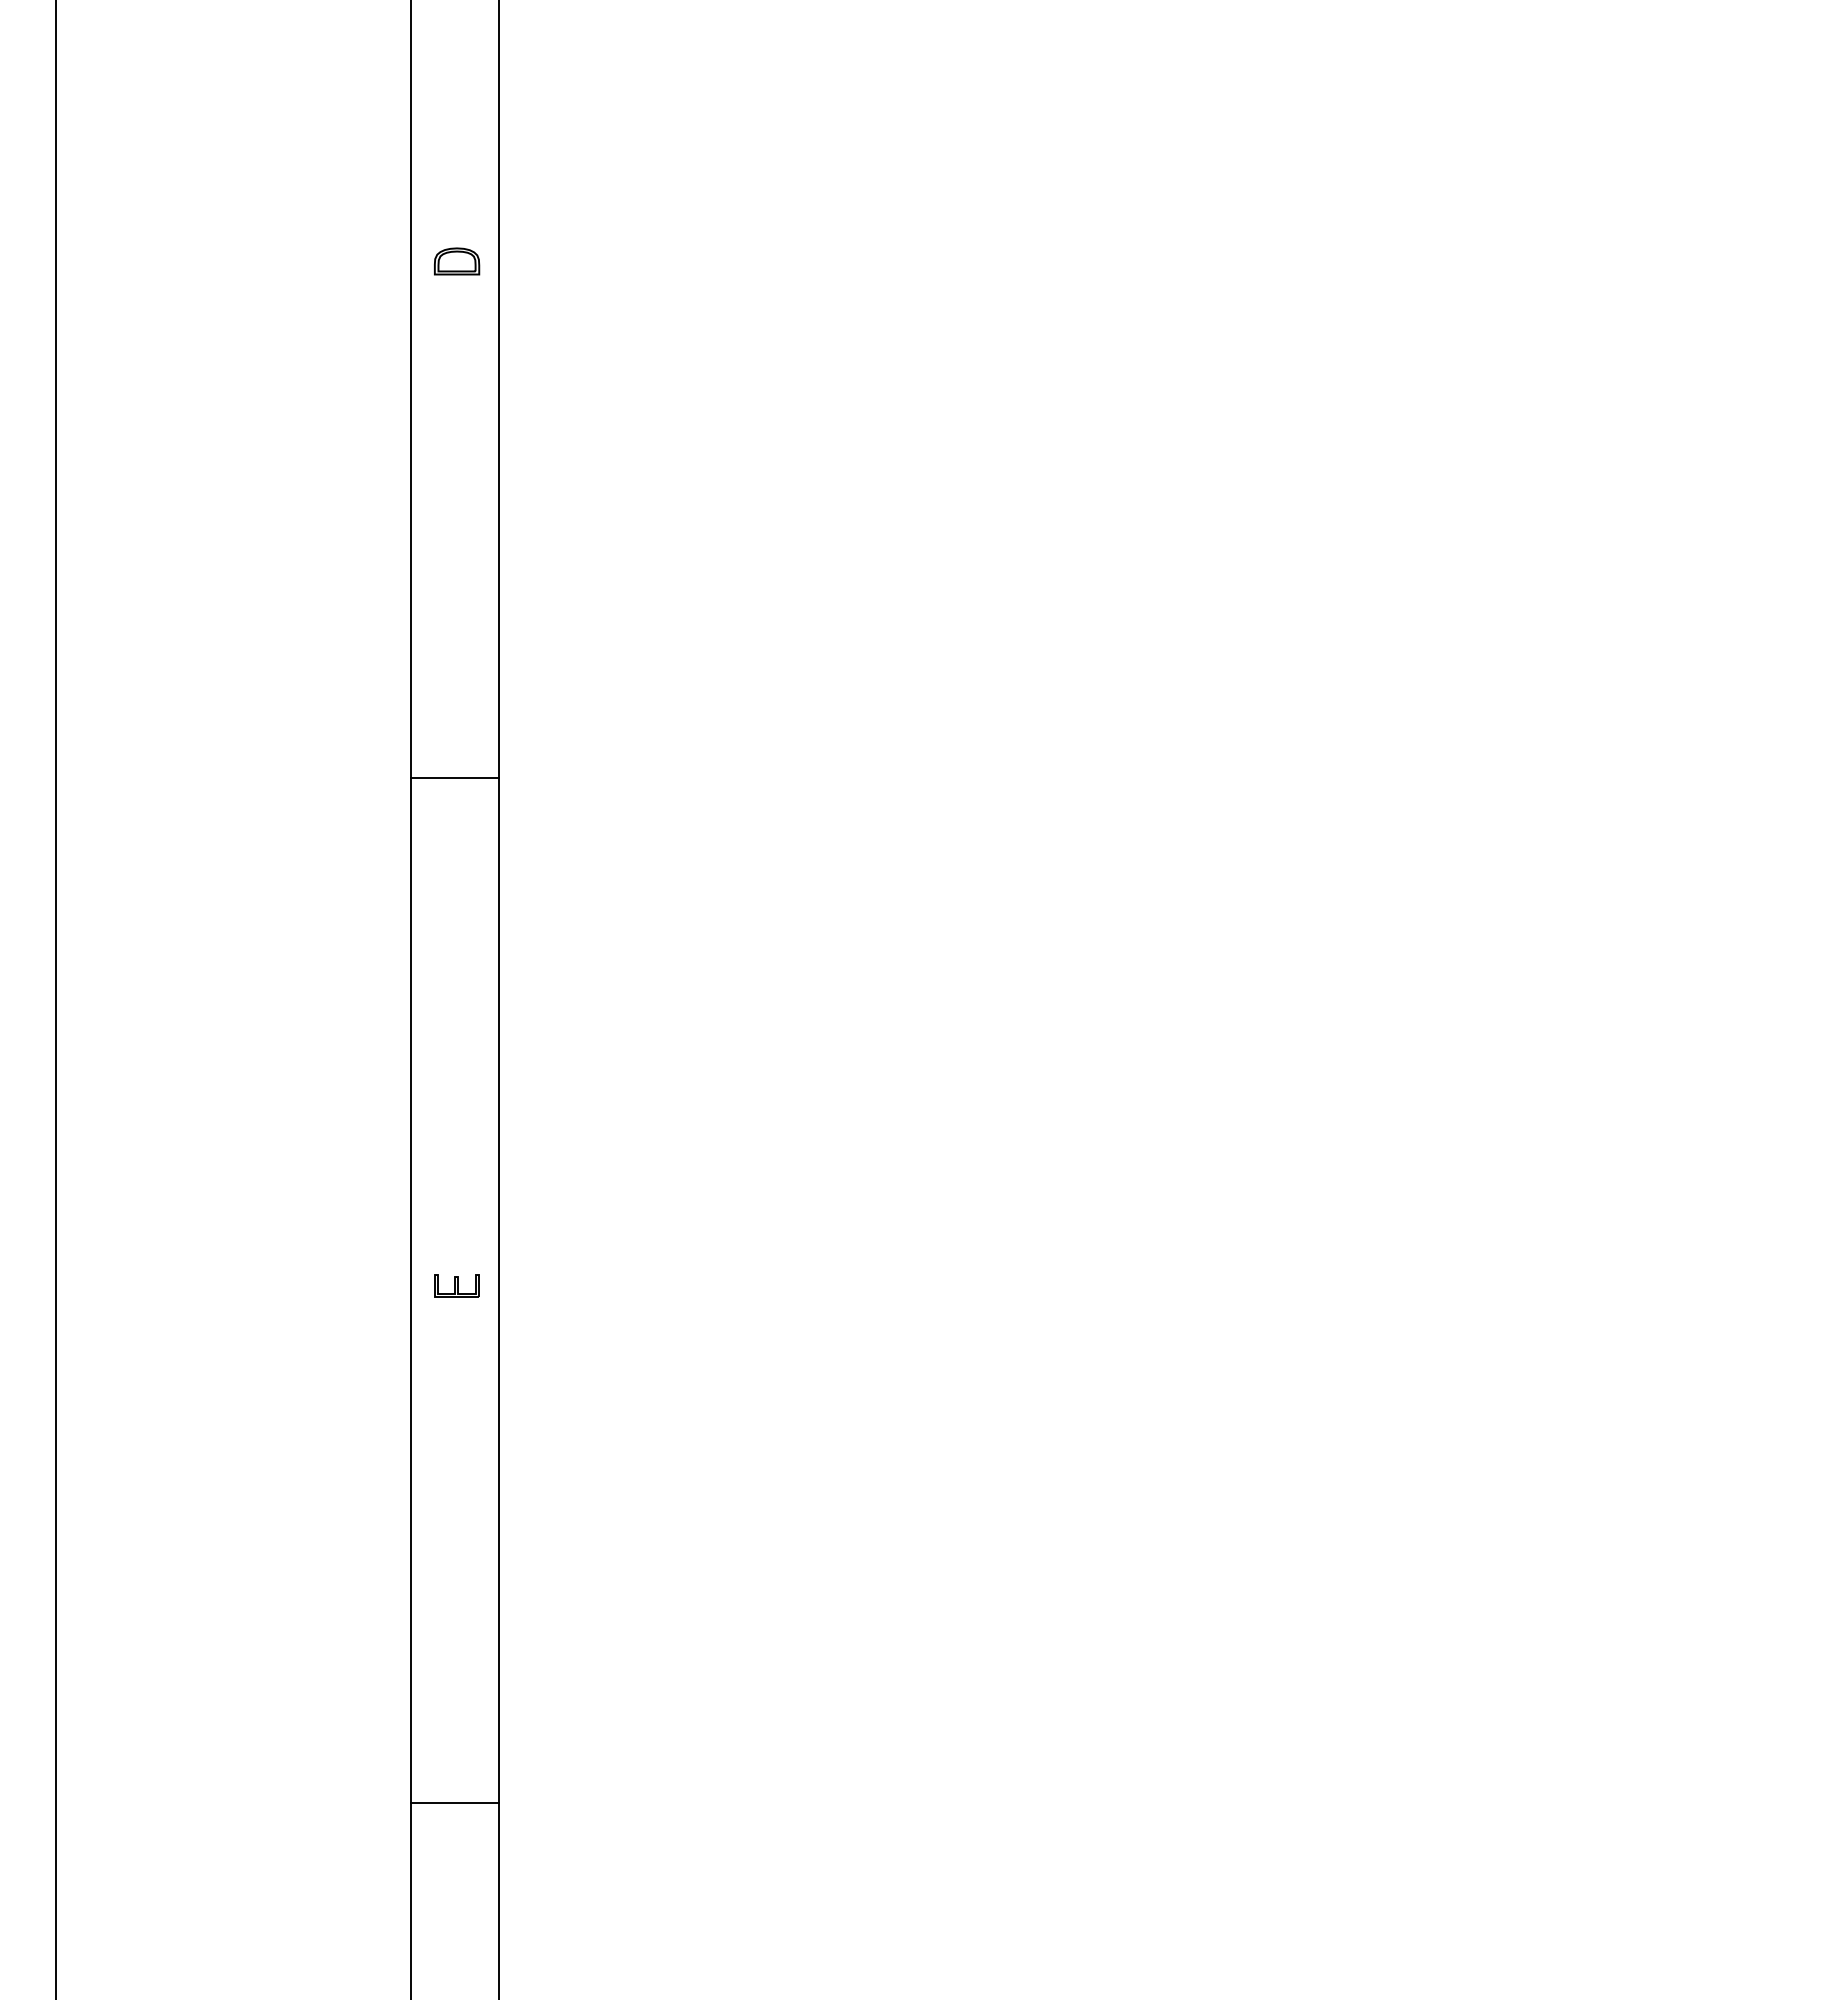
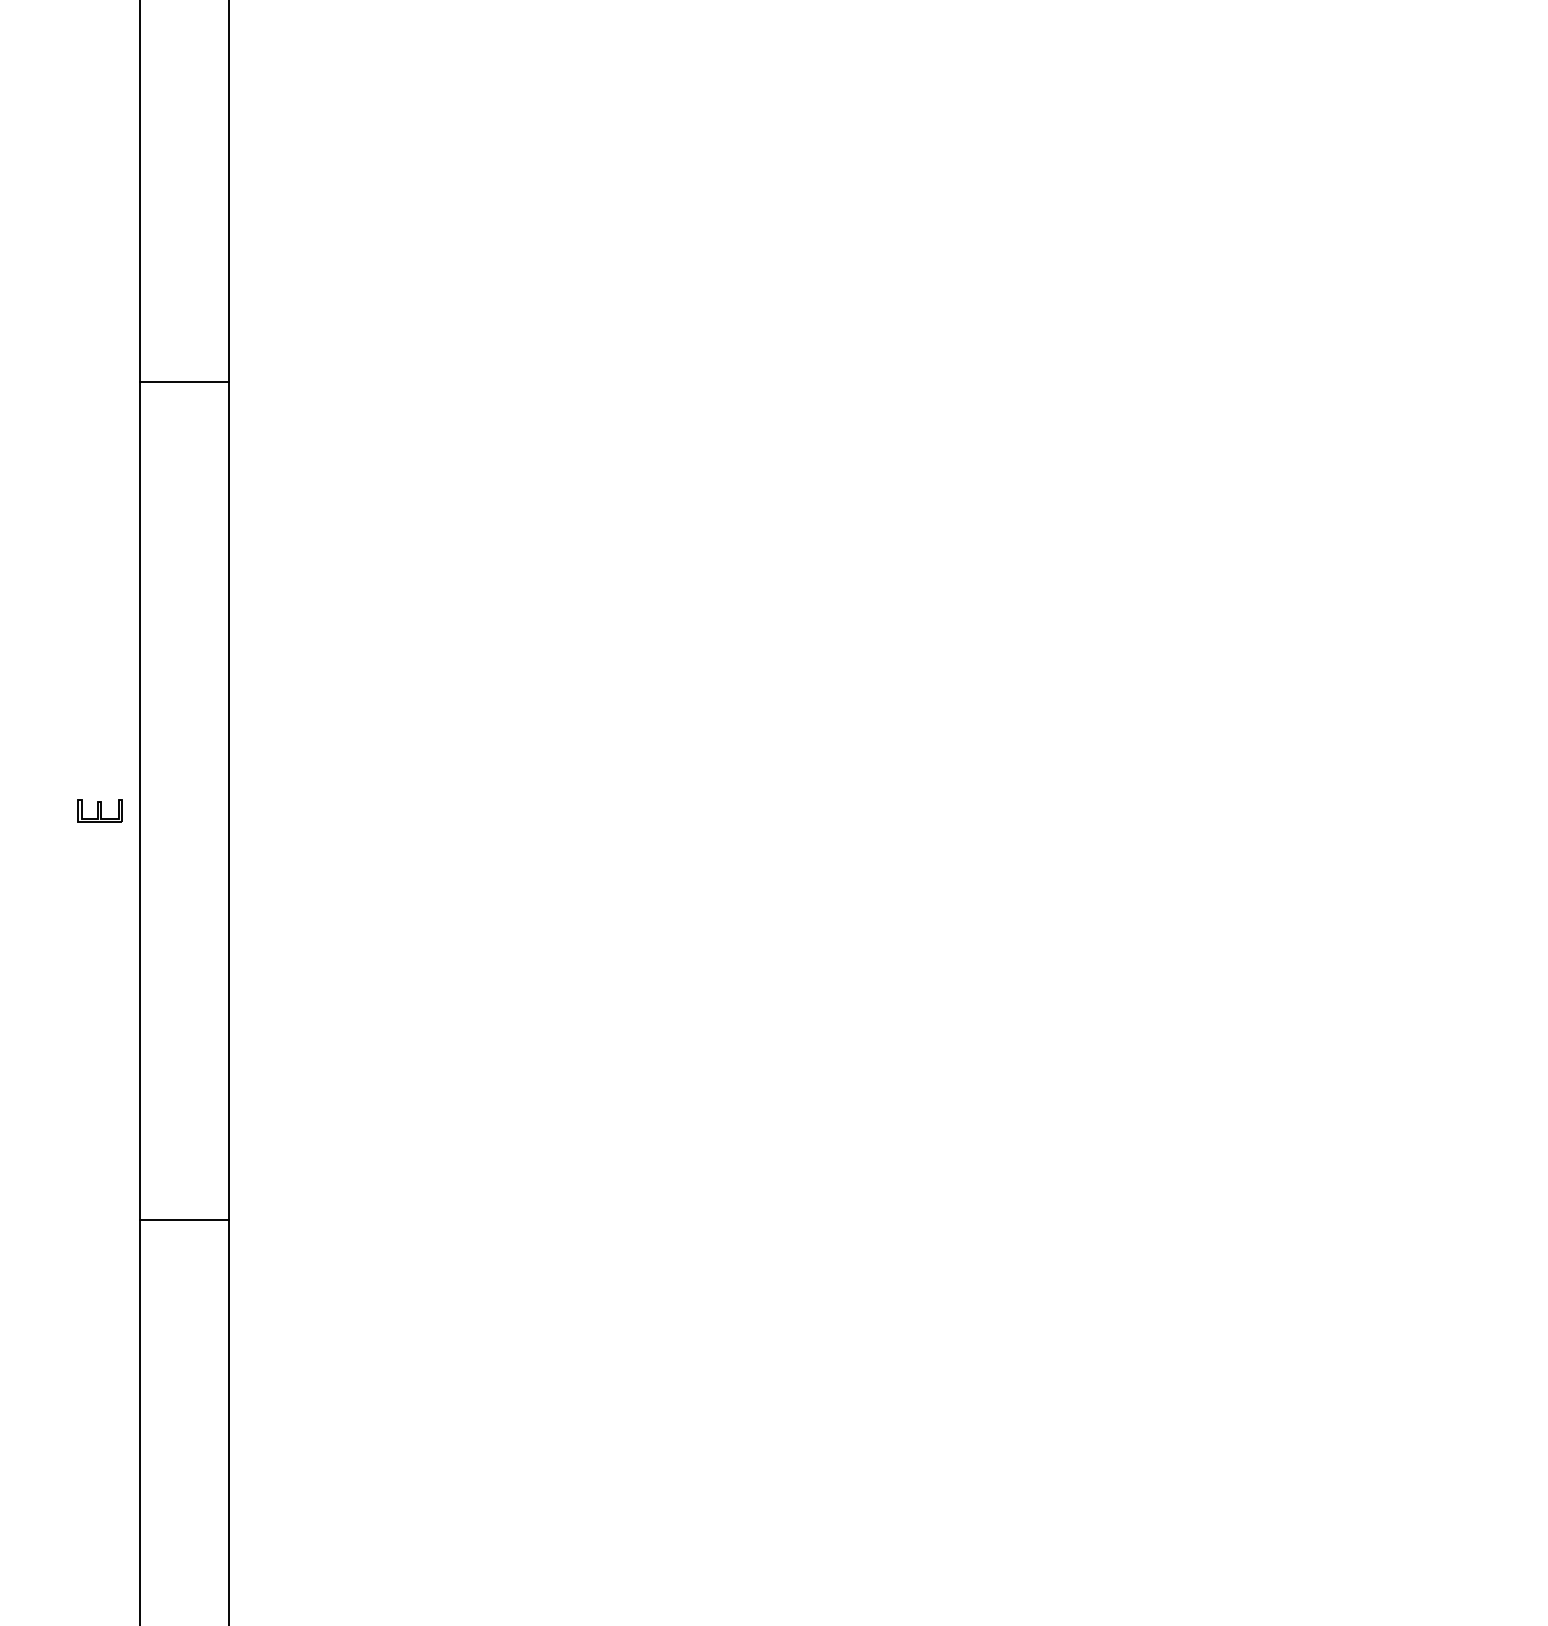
line: (454, 777) -> (183, 381), moved
part: (456, 1285) -> (99, 810), moved
line: (454, 1802) -> (183, 1219), moved

